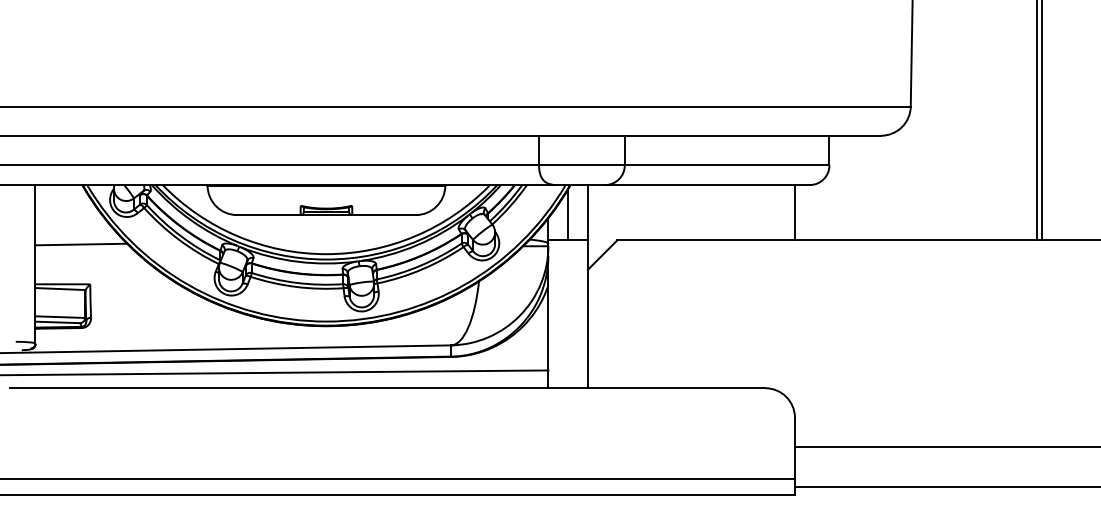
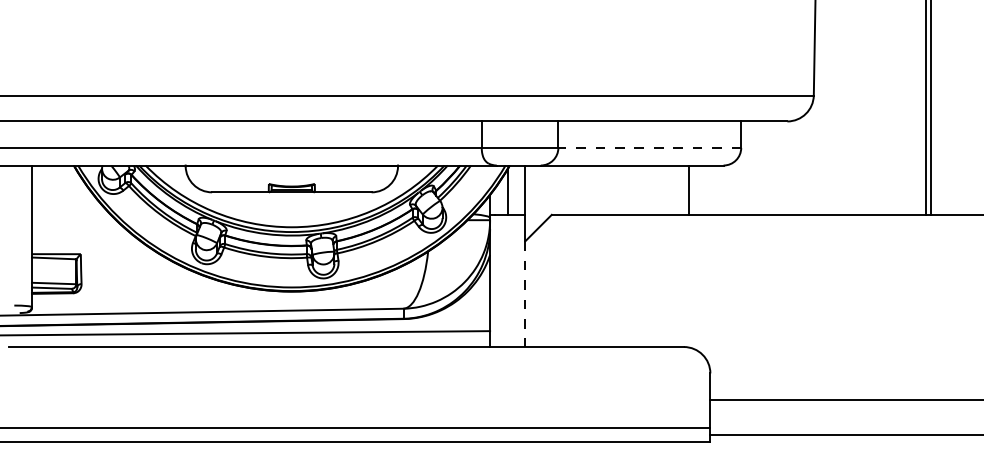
line: (726, 165) -> (649, 148), solid -> dashed
line: (794, 212) -> (688, 190), moved
line: (81, 244) -> (73, 218), removed
line: (587, 329) -> (525, 294), solid -> dashed

